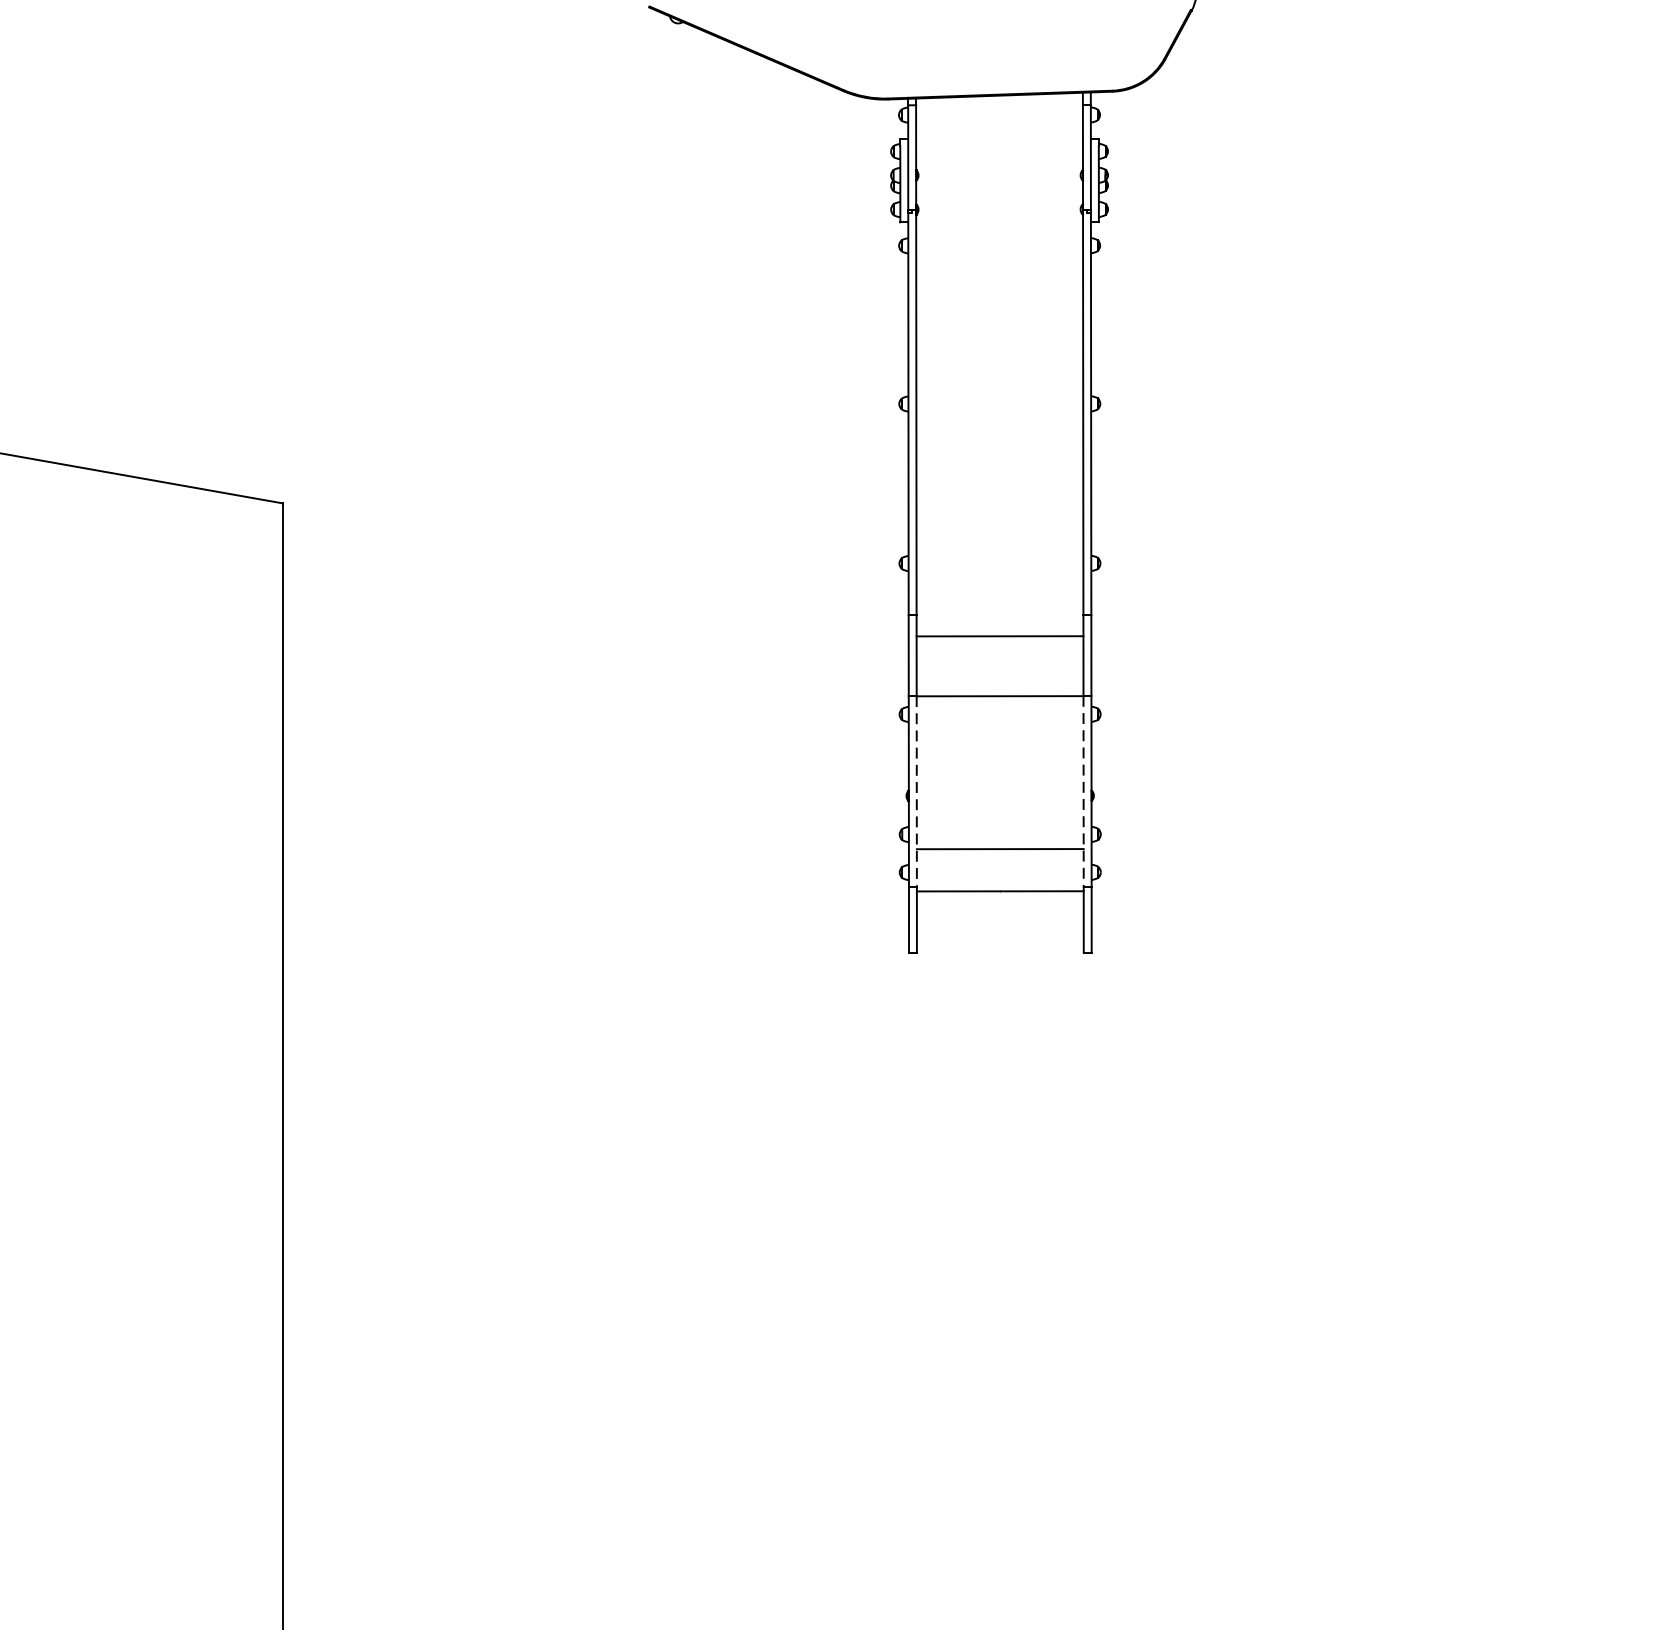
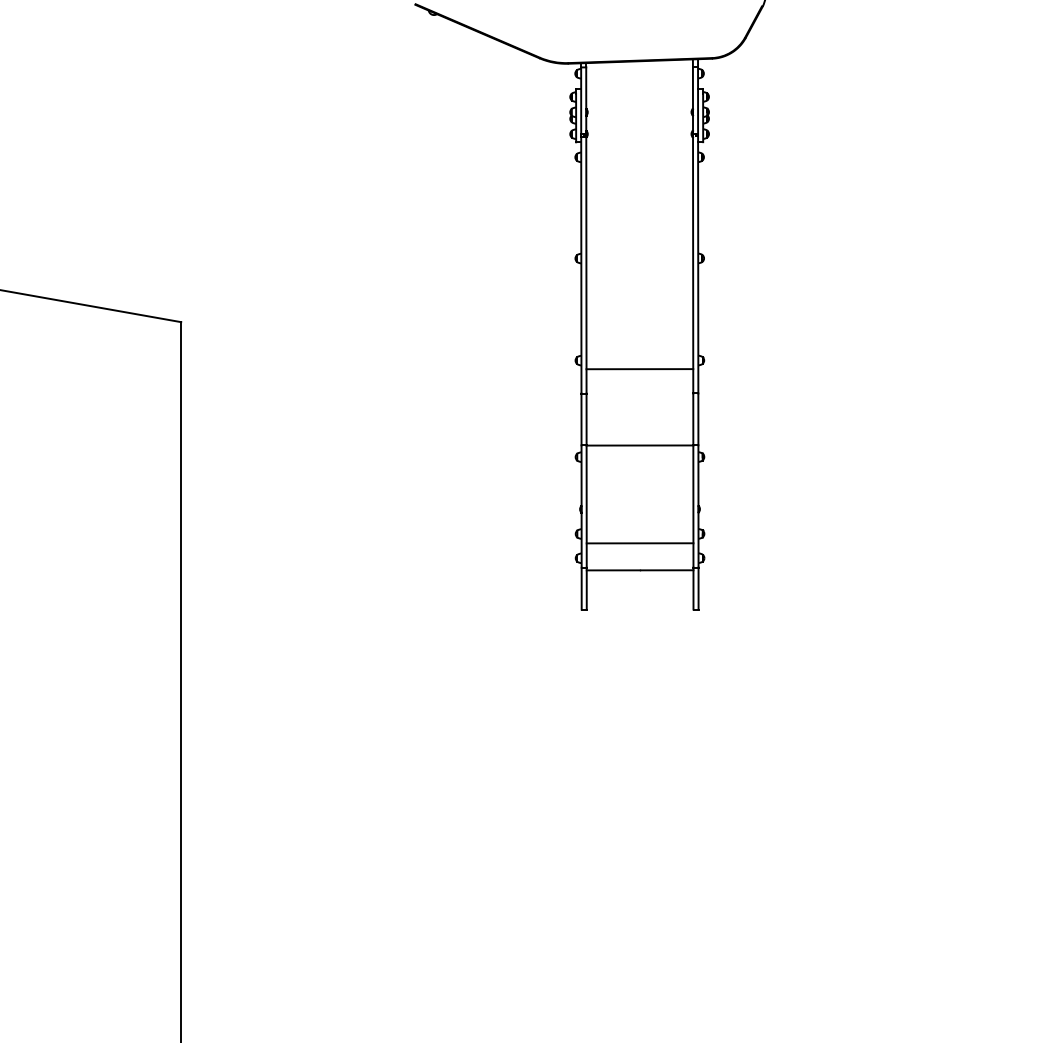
line: (999, 636) -> (639, 369), moved
line: (1083, 791) -> (693, 506), dashed -> solid
line: (916, 793) -> (586, 507), dashed -> solid

